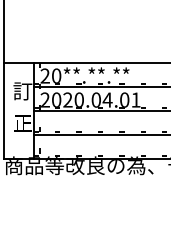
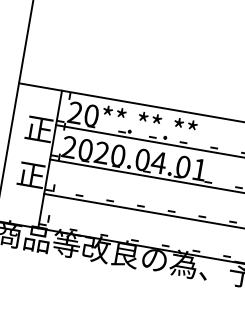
text: (22, 91) -> (38, 129), 訂 -> 正

